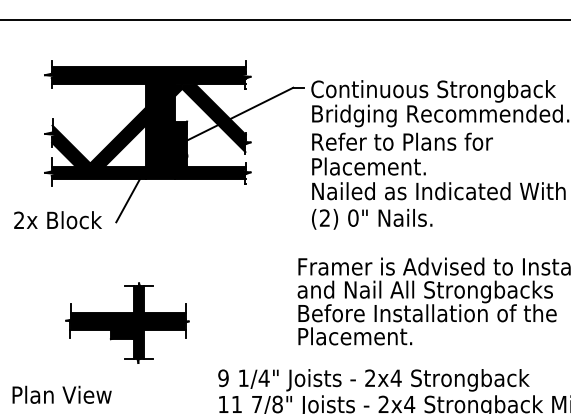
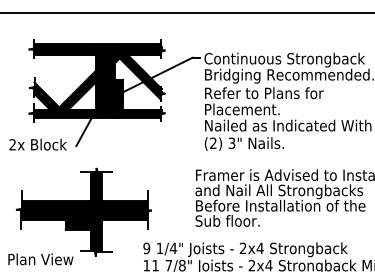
text: (352, 216) -> (231, 142), 0" -> 3"
part: (127, 321) -> (83, 211), size x1.67
text: (354, 335) -> (232, 220), Placement. -> Sub floor.

